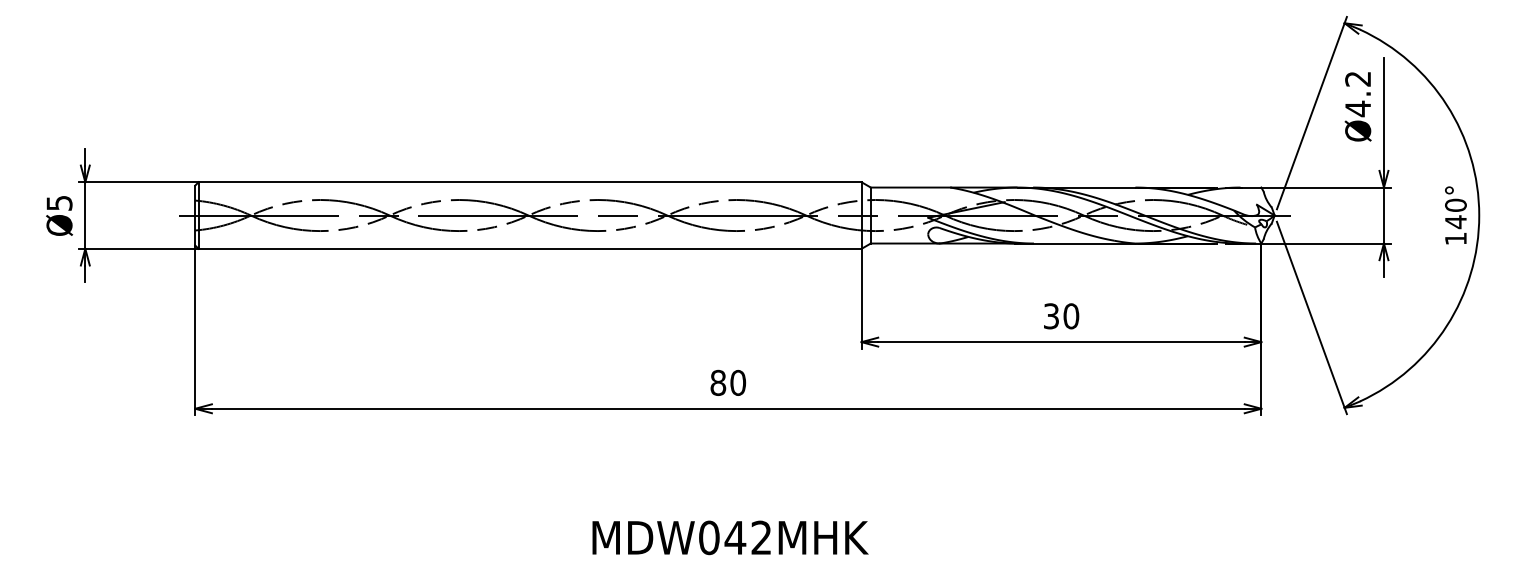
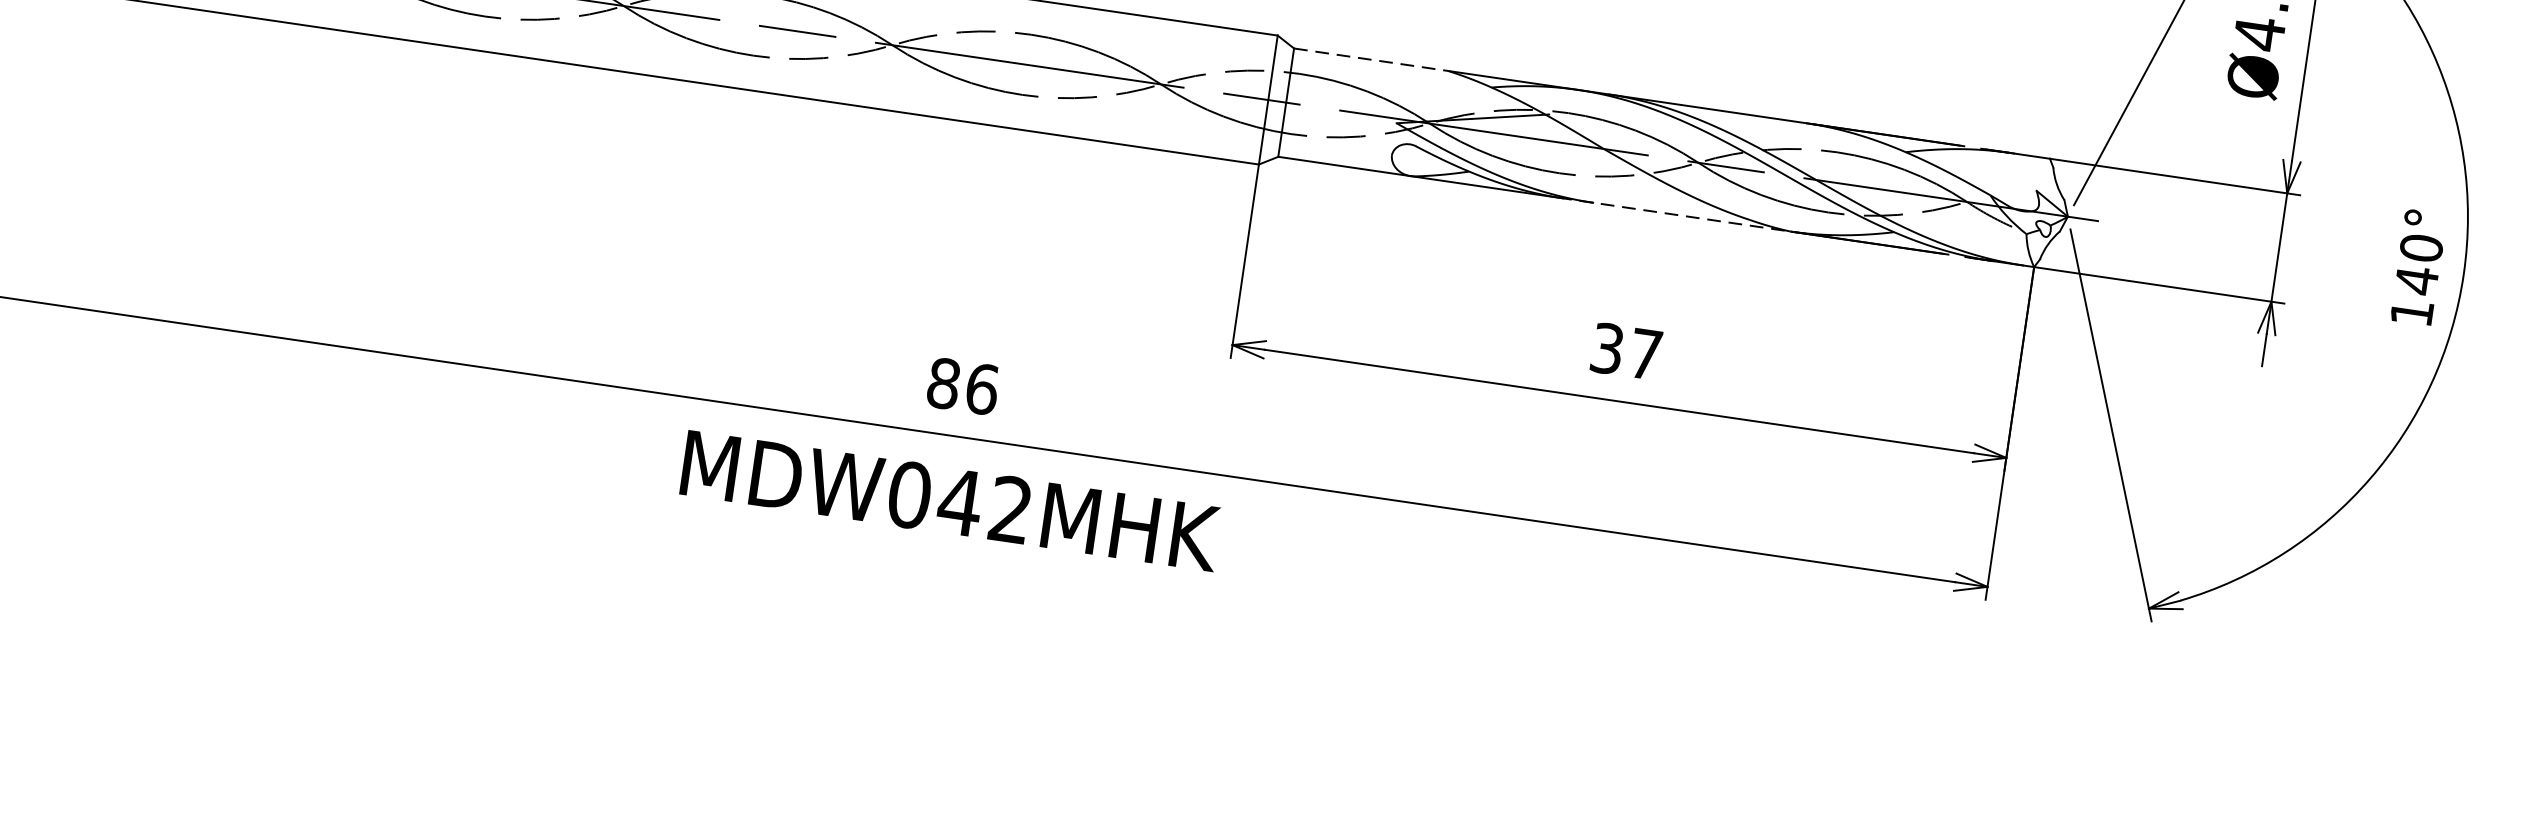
line: (910, 187) -> (1370, 59), solid -> dashed
line: (1075, 243) -> (1674, 214), solid -> dashed
text: (1071, 316) -> (1646, 354), 30 -> 37
text: (738, 382) -> (982, 388), 80 -> 86
text: (730, 537) -> (950, 500), moved

